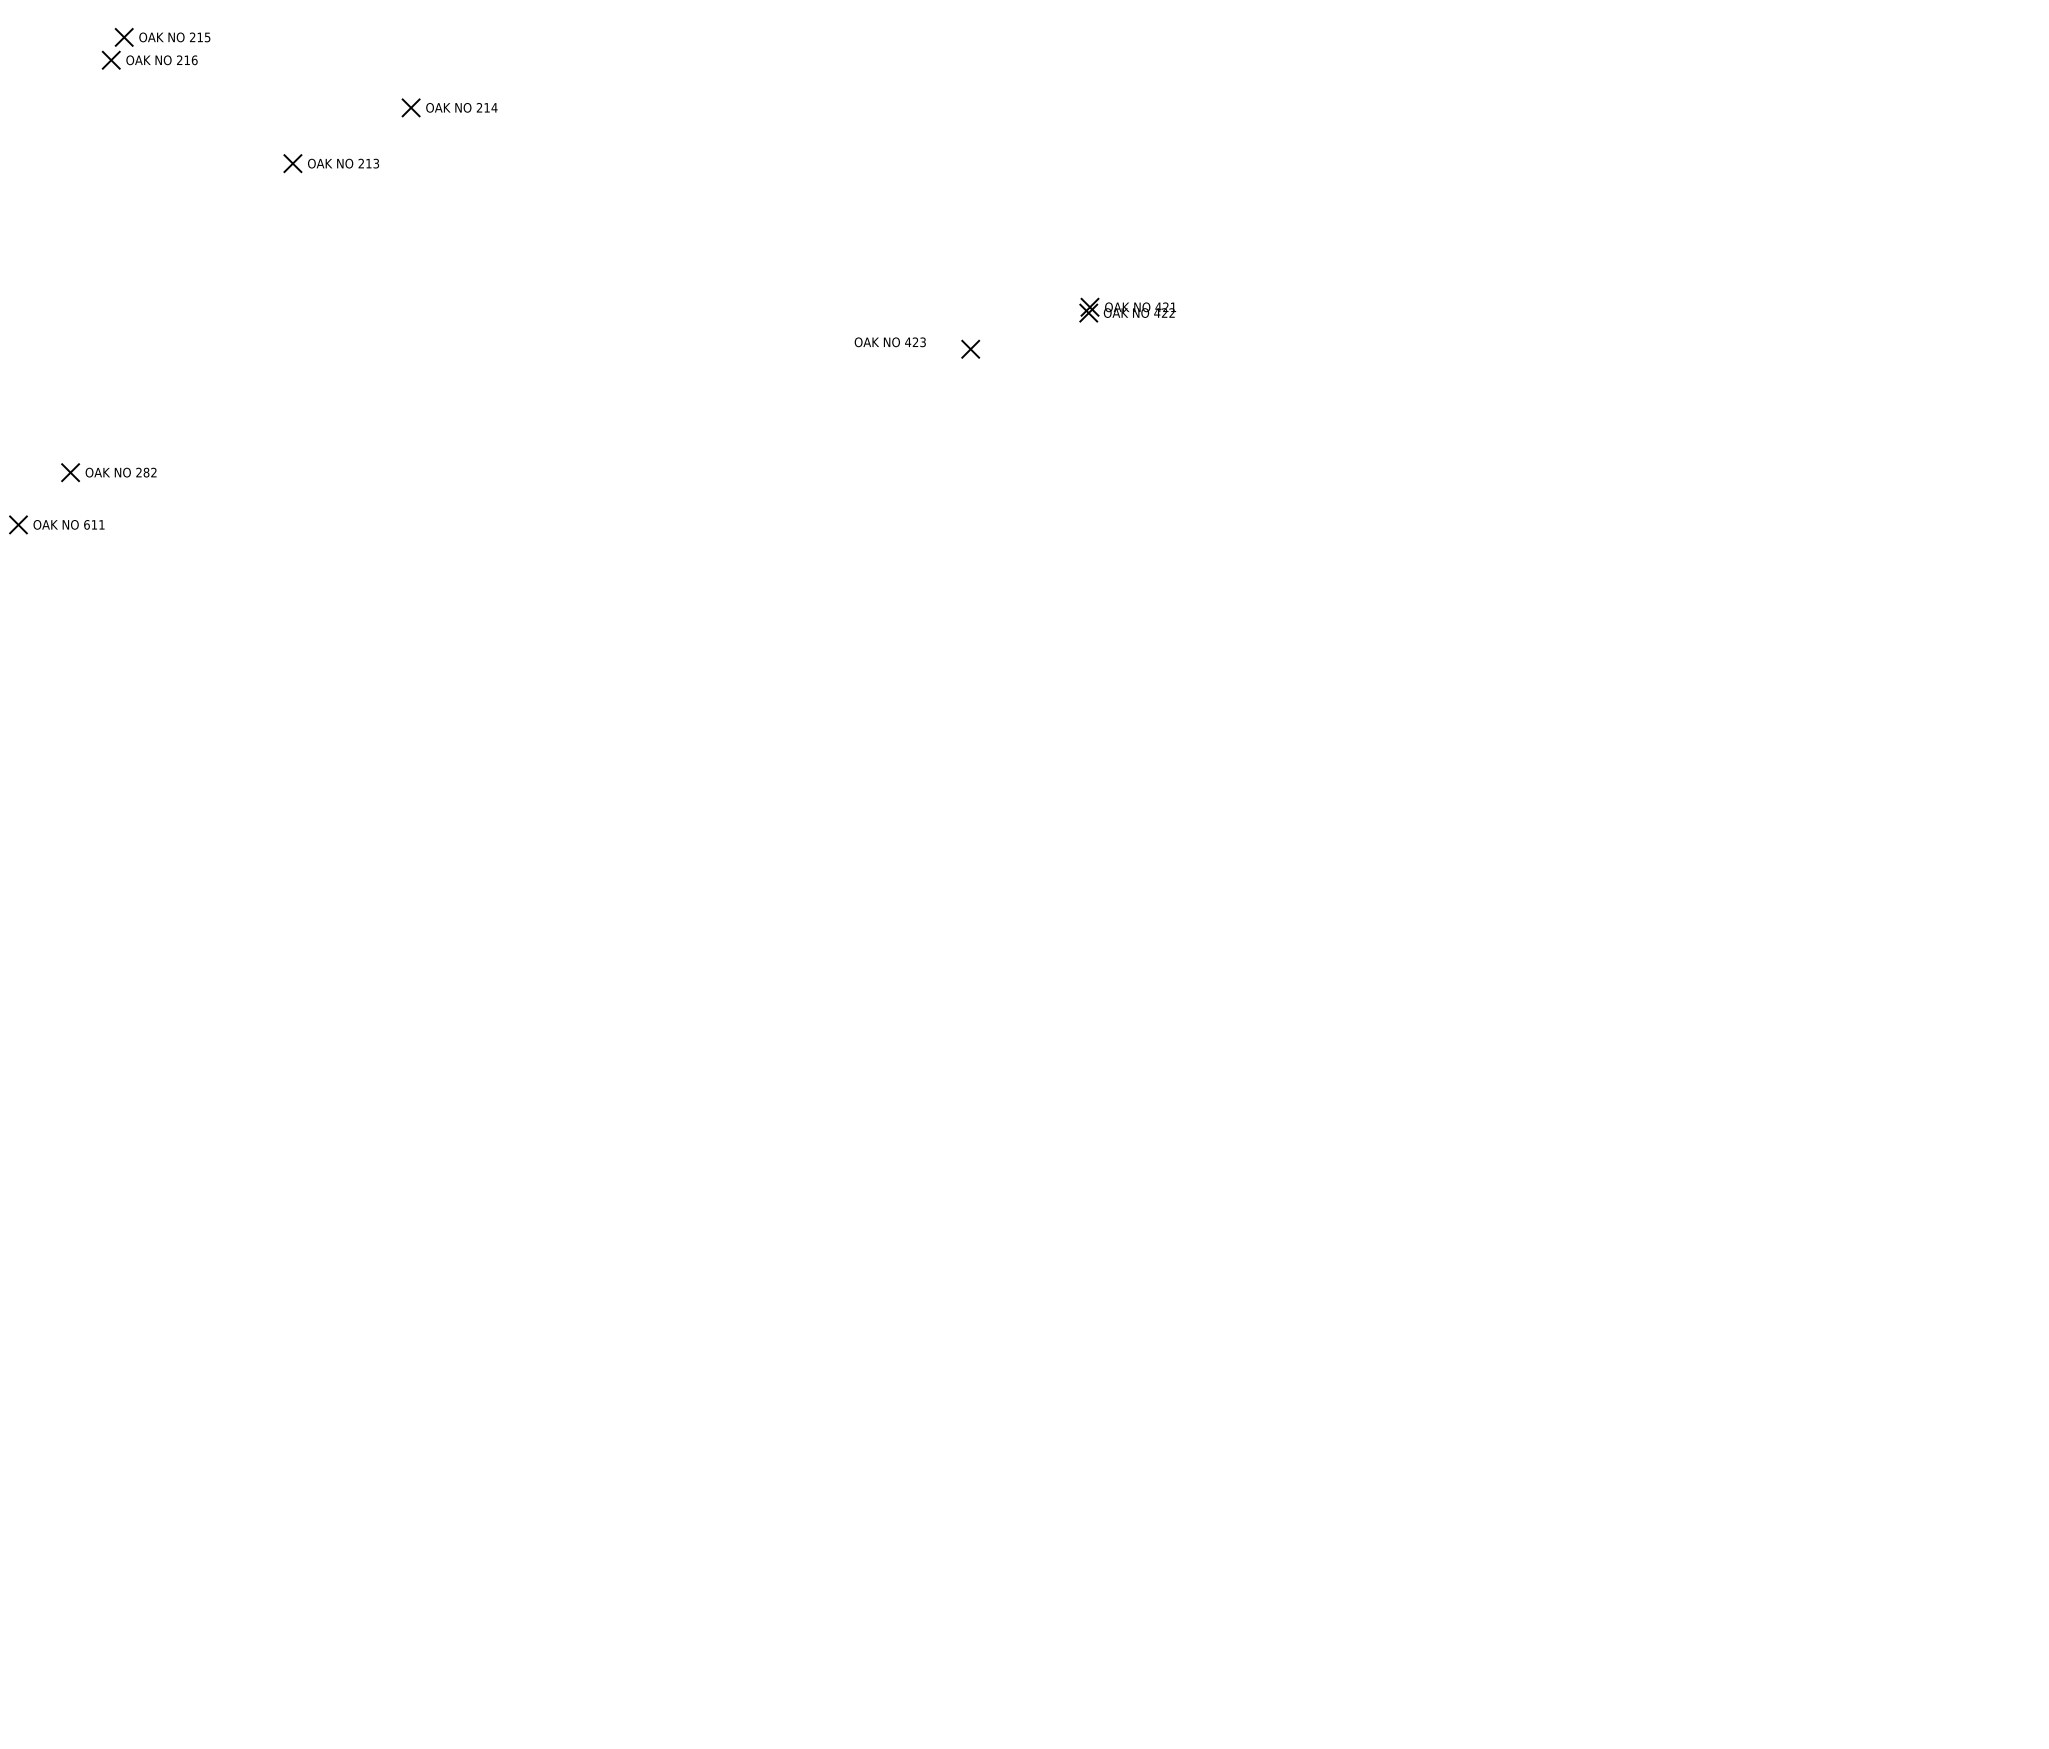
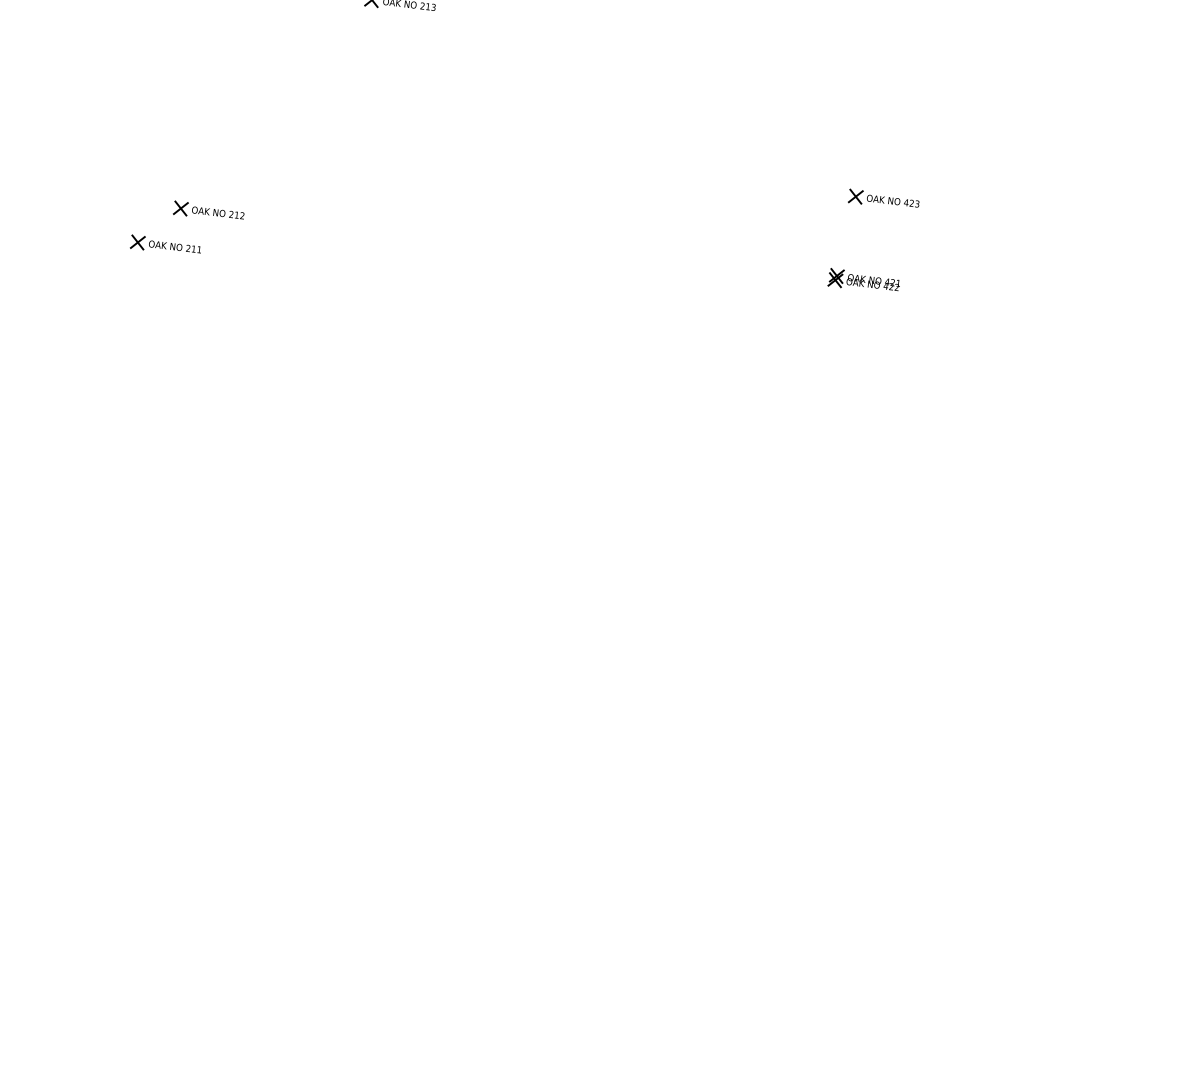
part: (1127, 309) -> (864, 280), moved
text: (889, 342) -> (892, 201), moved
text: (146, 472) -> (236, 215), 282 -> 212
text: (86, 524) -> (188, 248), 611 -> 211

